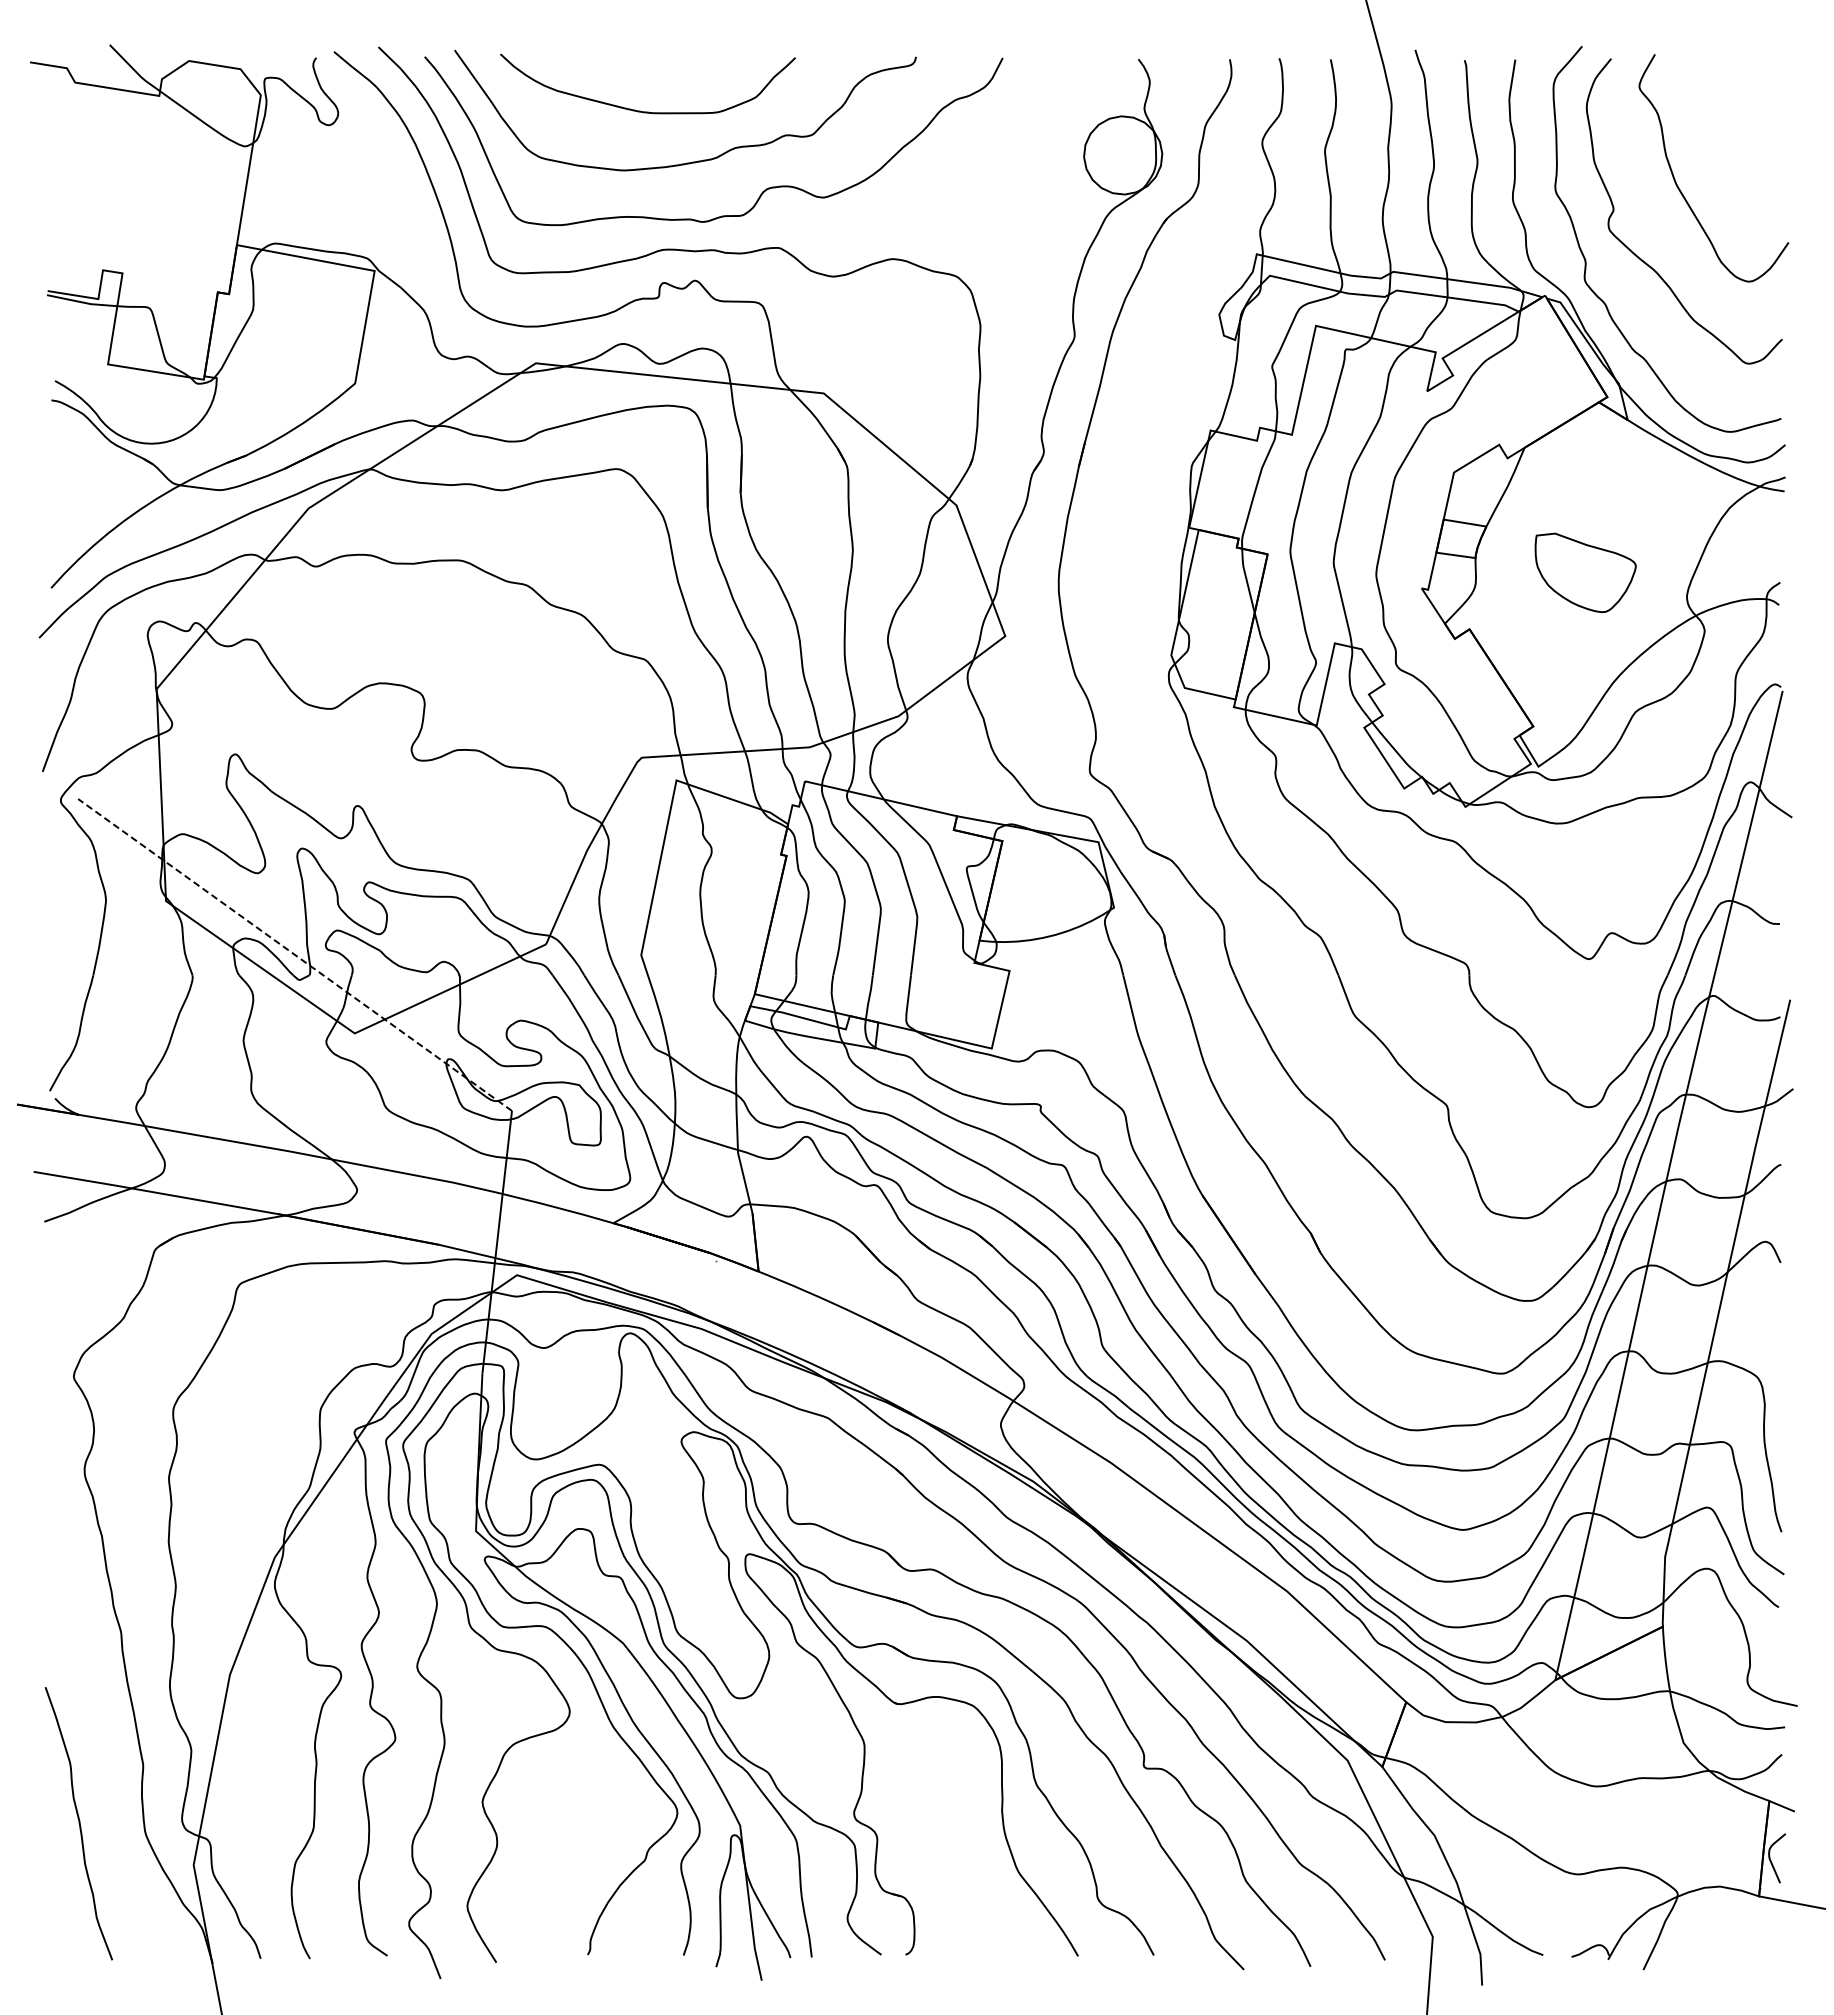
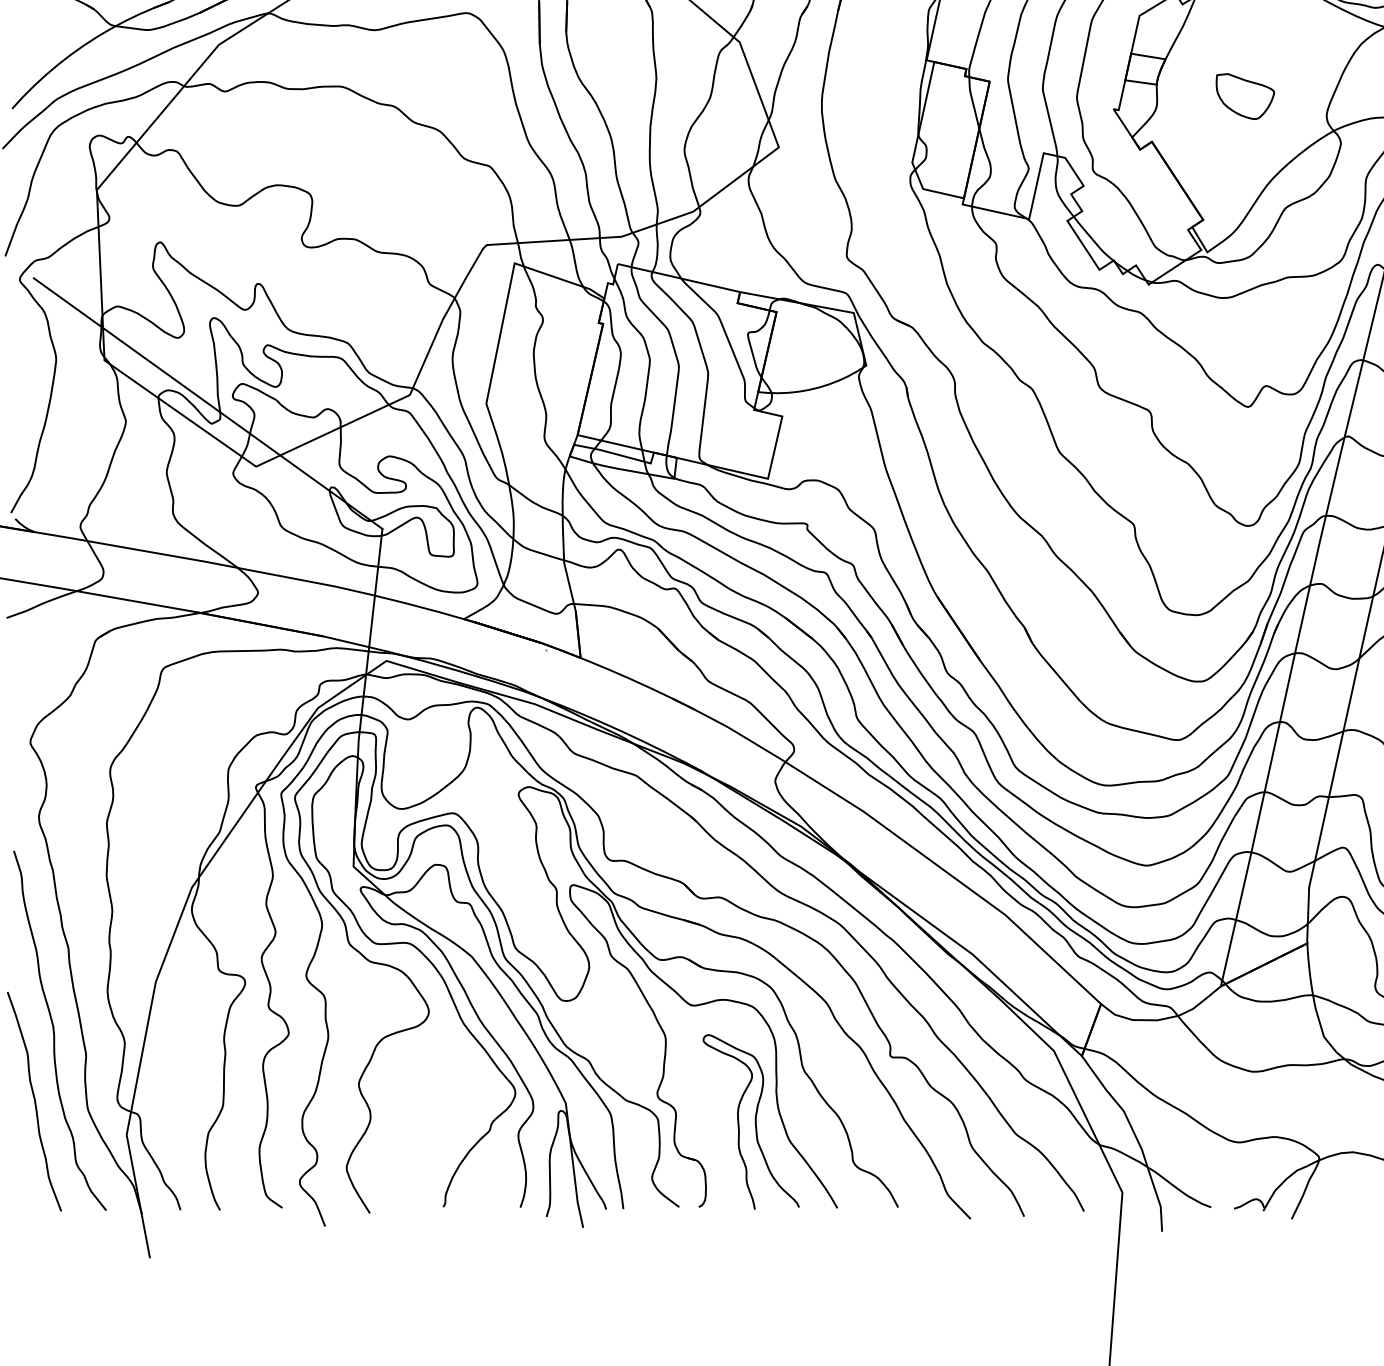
part: (1585, 572) -> (1245, 96), size x0.71
line: (294, 954) -> (207, 403), dashed -> solid
curve: (104, 1738) -> (55, 1033), added
curve: (975, 1849) -> (754, 1122), added

